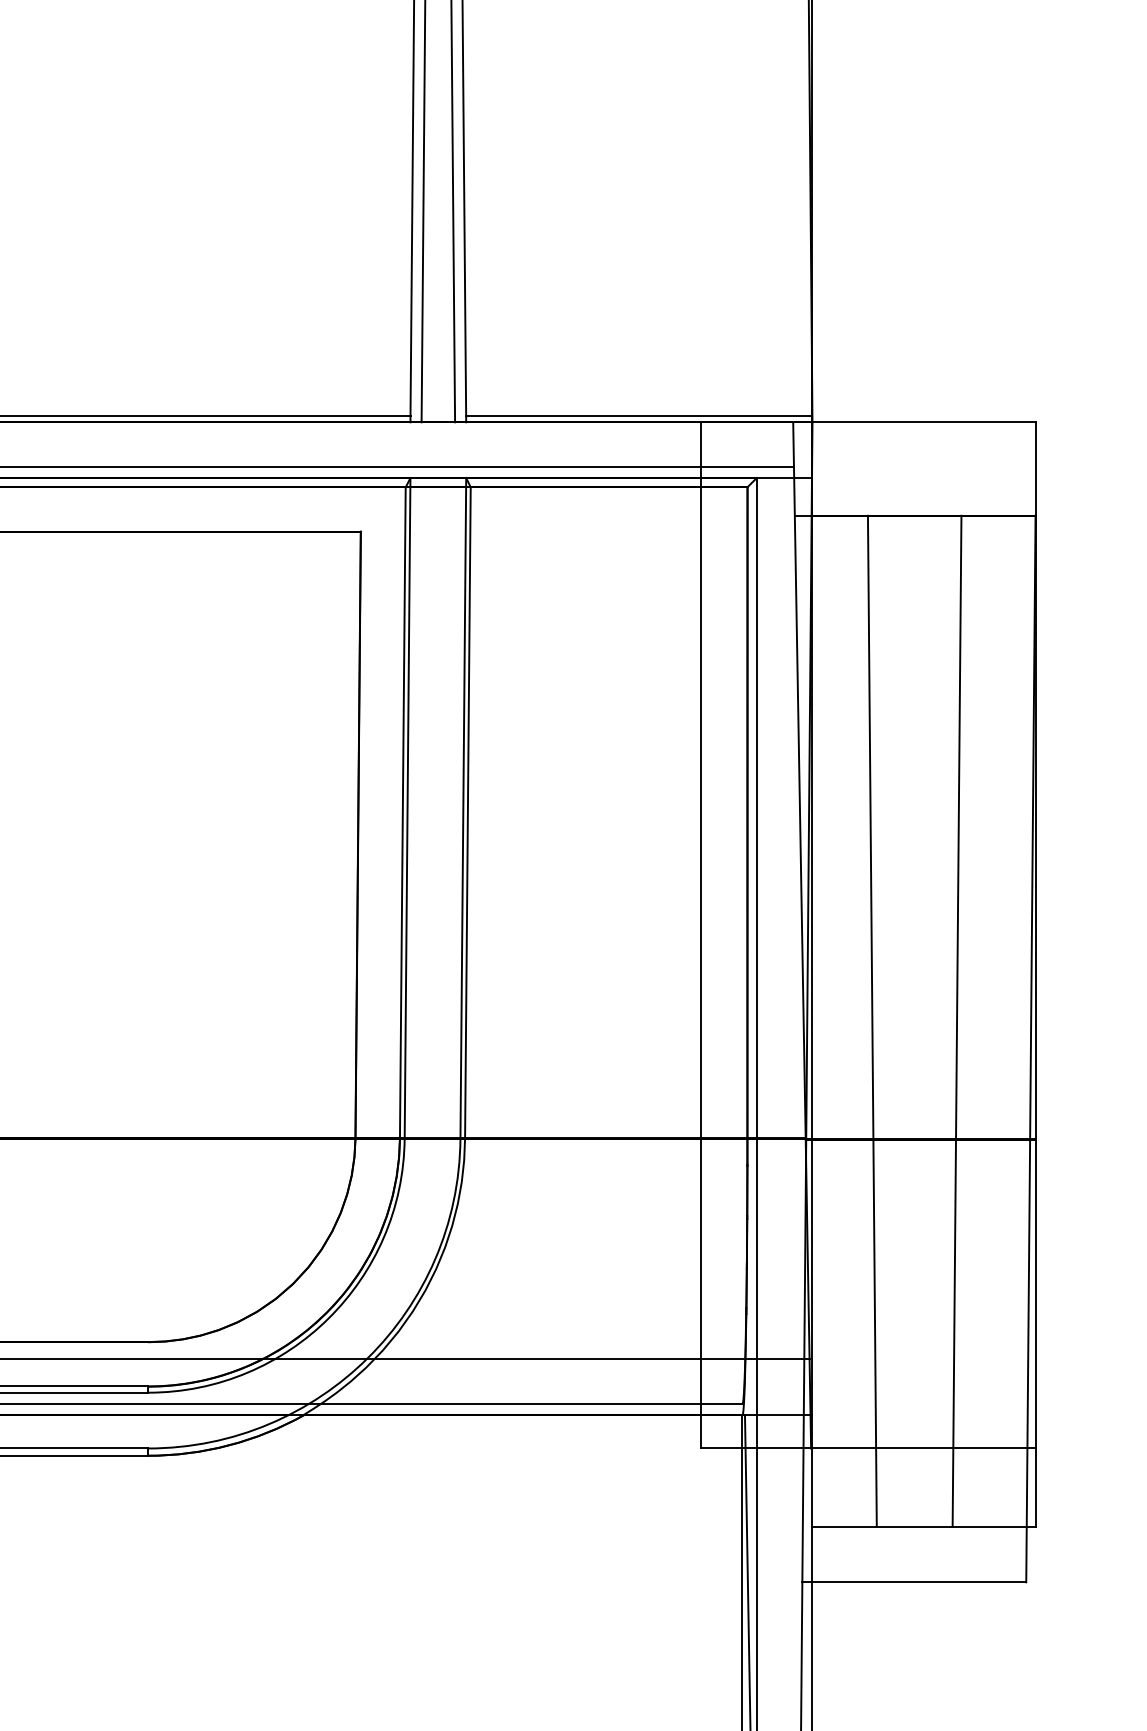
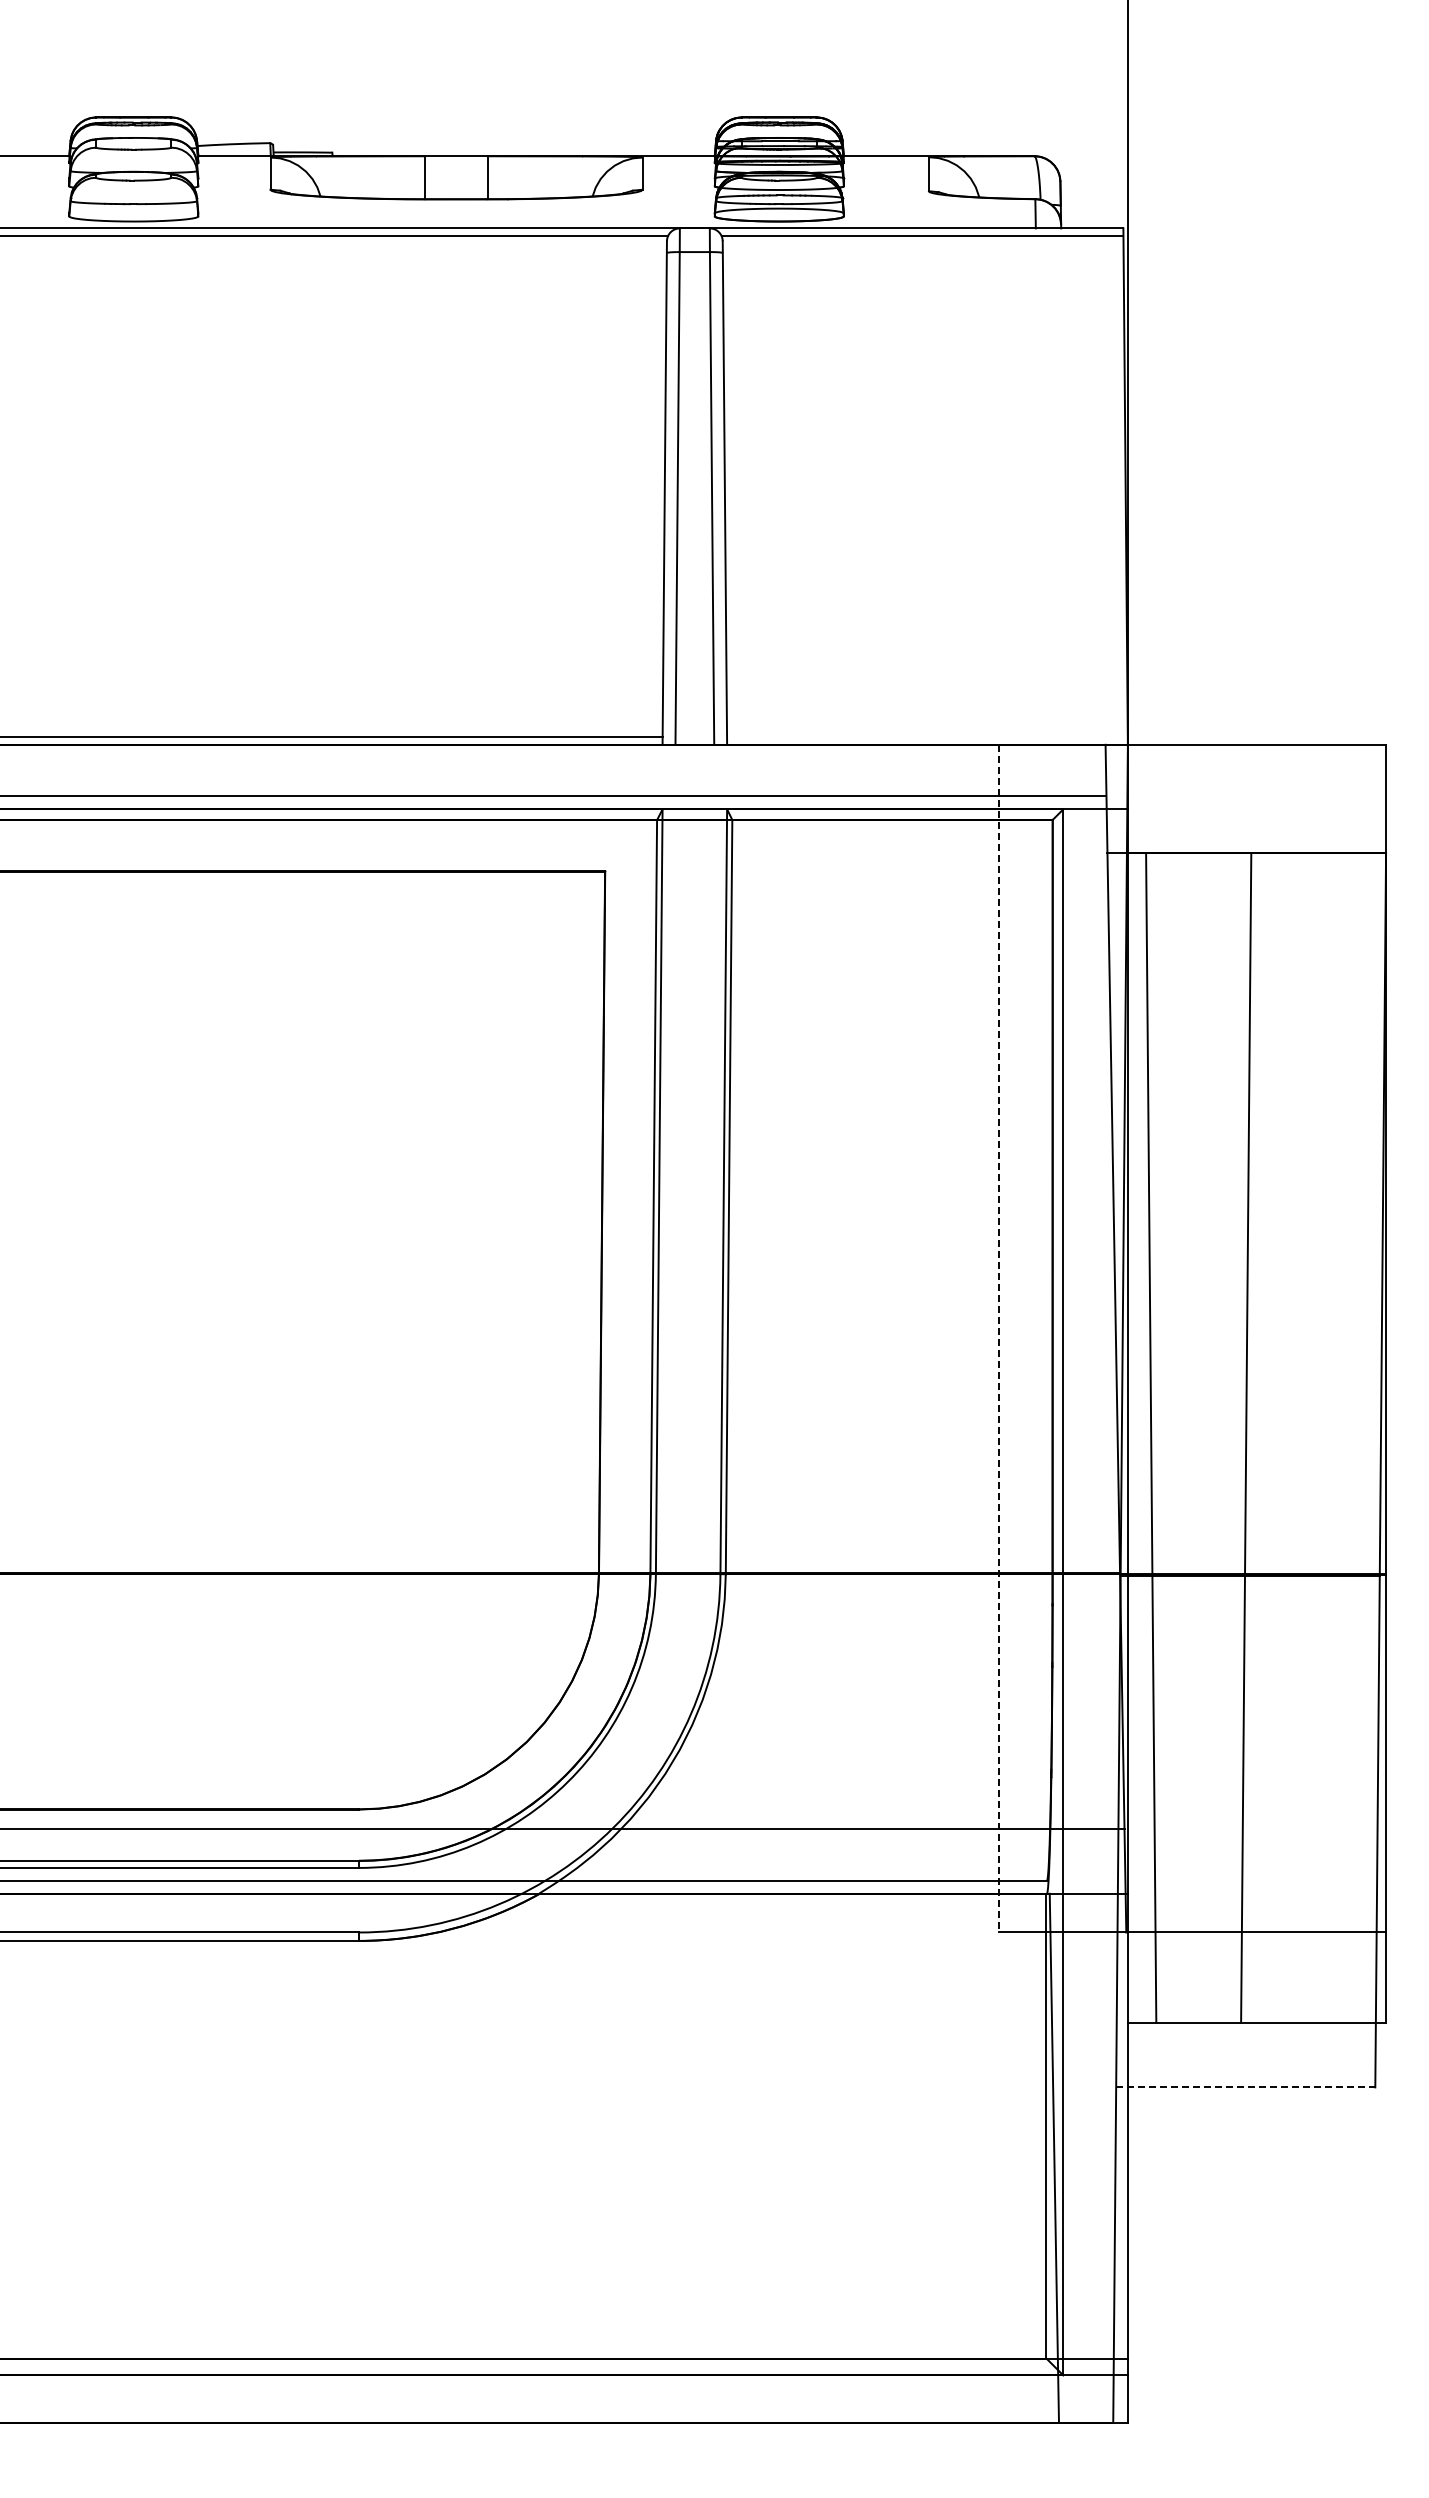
line: (639, 416) -> (927, 737), removed
line: (700, 935) -> (998, 1338), solid -> dashed
line: (872, 1020) -> (1151, 1437), moved
line: (957, 1020) -> (1246, 1437), moved
line: (914, 1582) -> (1245, 2087), solid -> dashed

